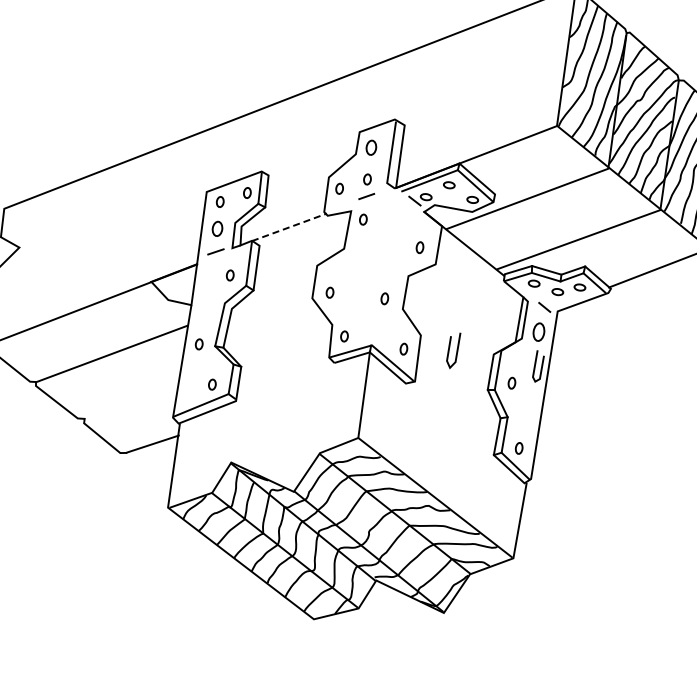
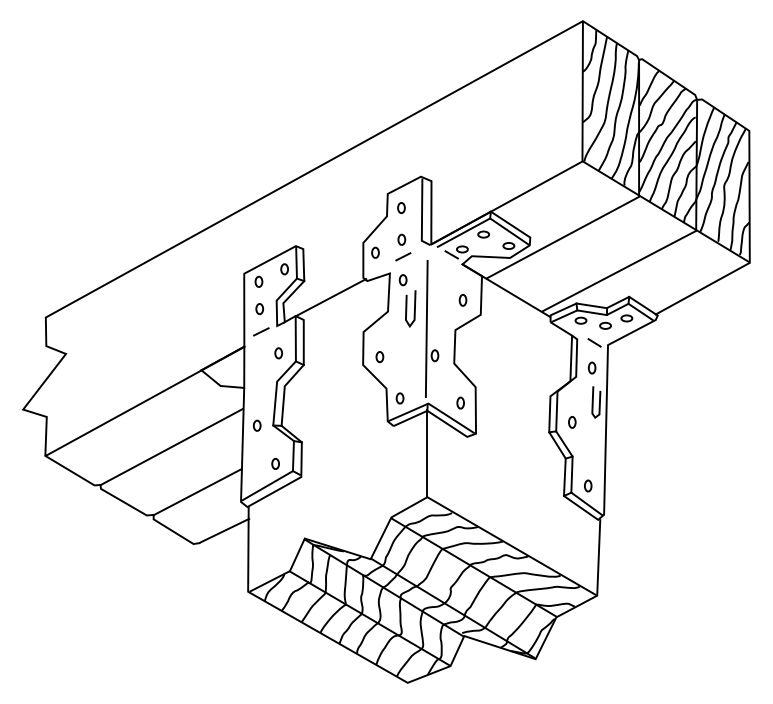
part: (371, 148) -> (401, 208), size x0.71
line: (289, 227) -> (330, 297), dashed -> solid
part: (217, 229) -> (259, 309), size x0.71
line: (380, 270) -> (426, 328), added
part: (538, 331) -> (591, 367), size x0.62
line: (450, 349) -> (407, 308), moved
line: (131, 401) -> (197, 491), added

